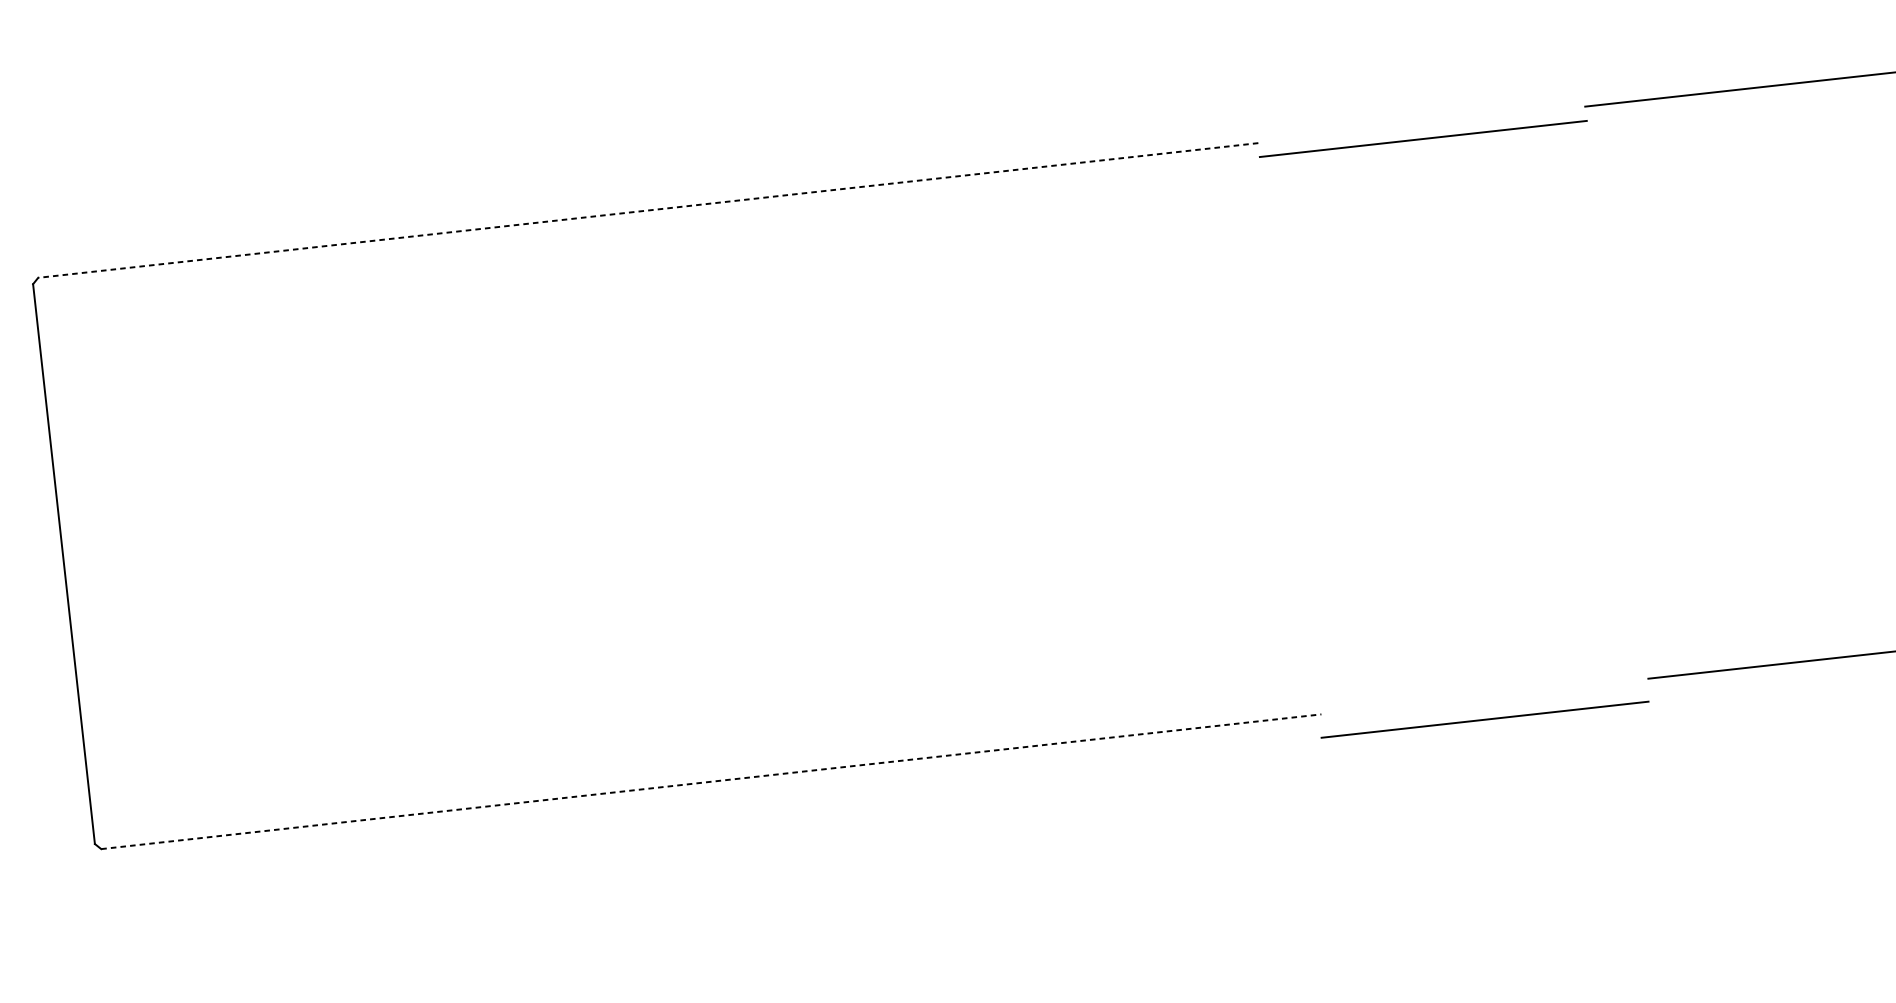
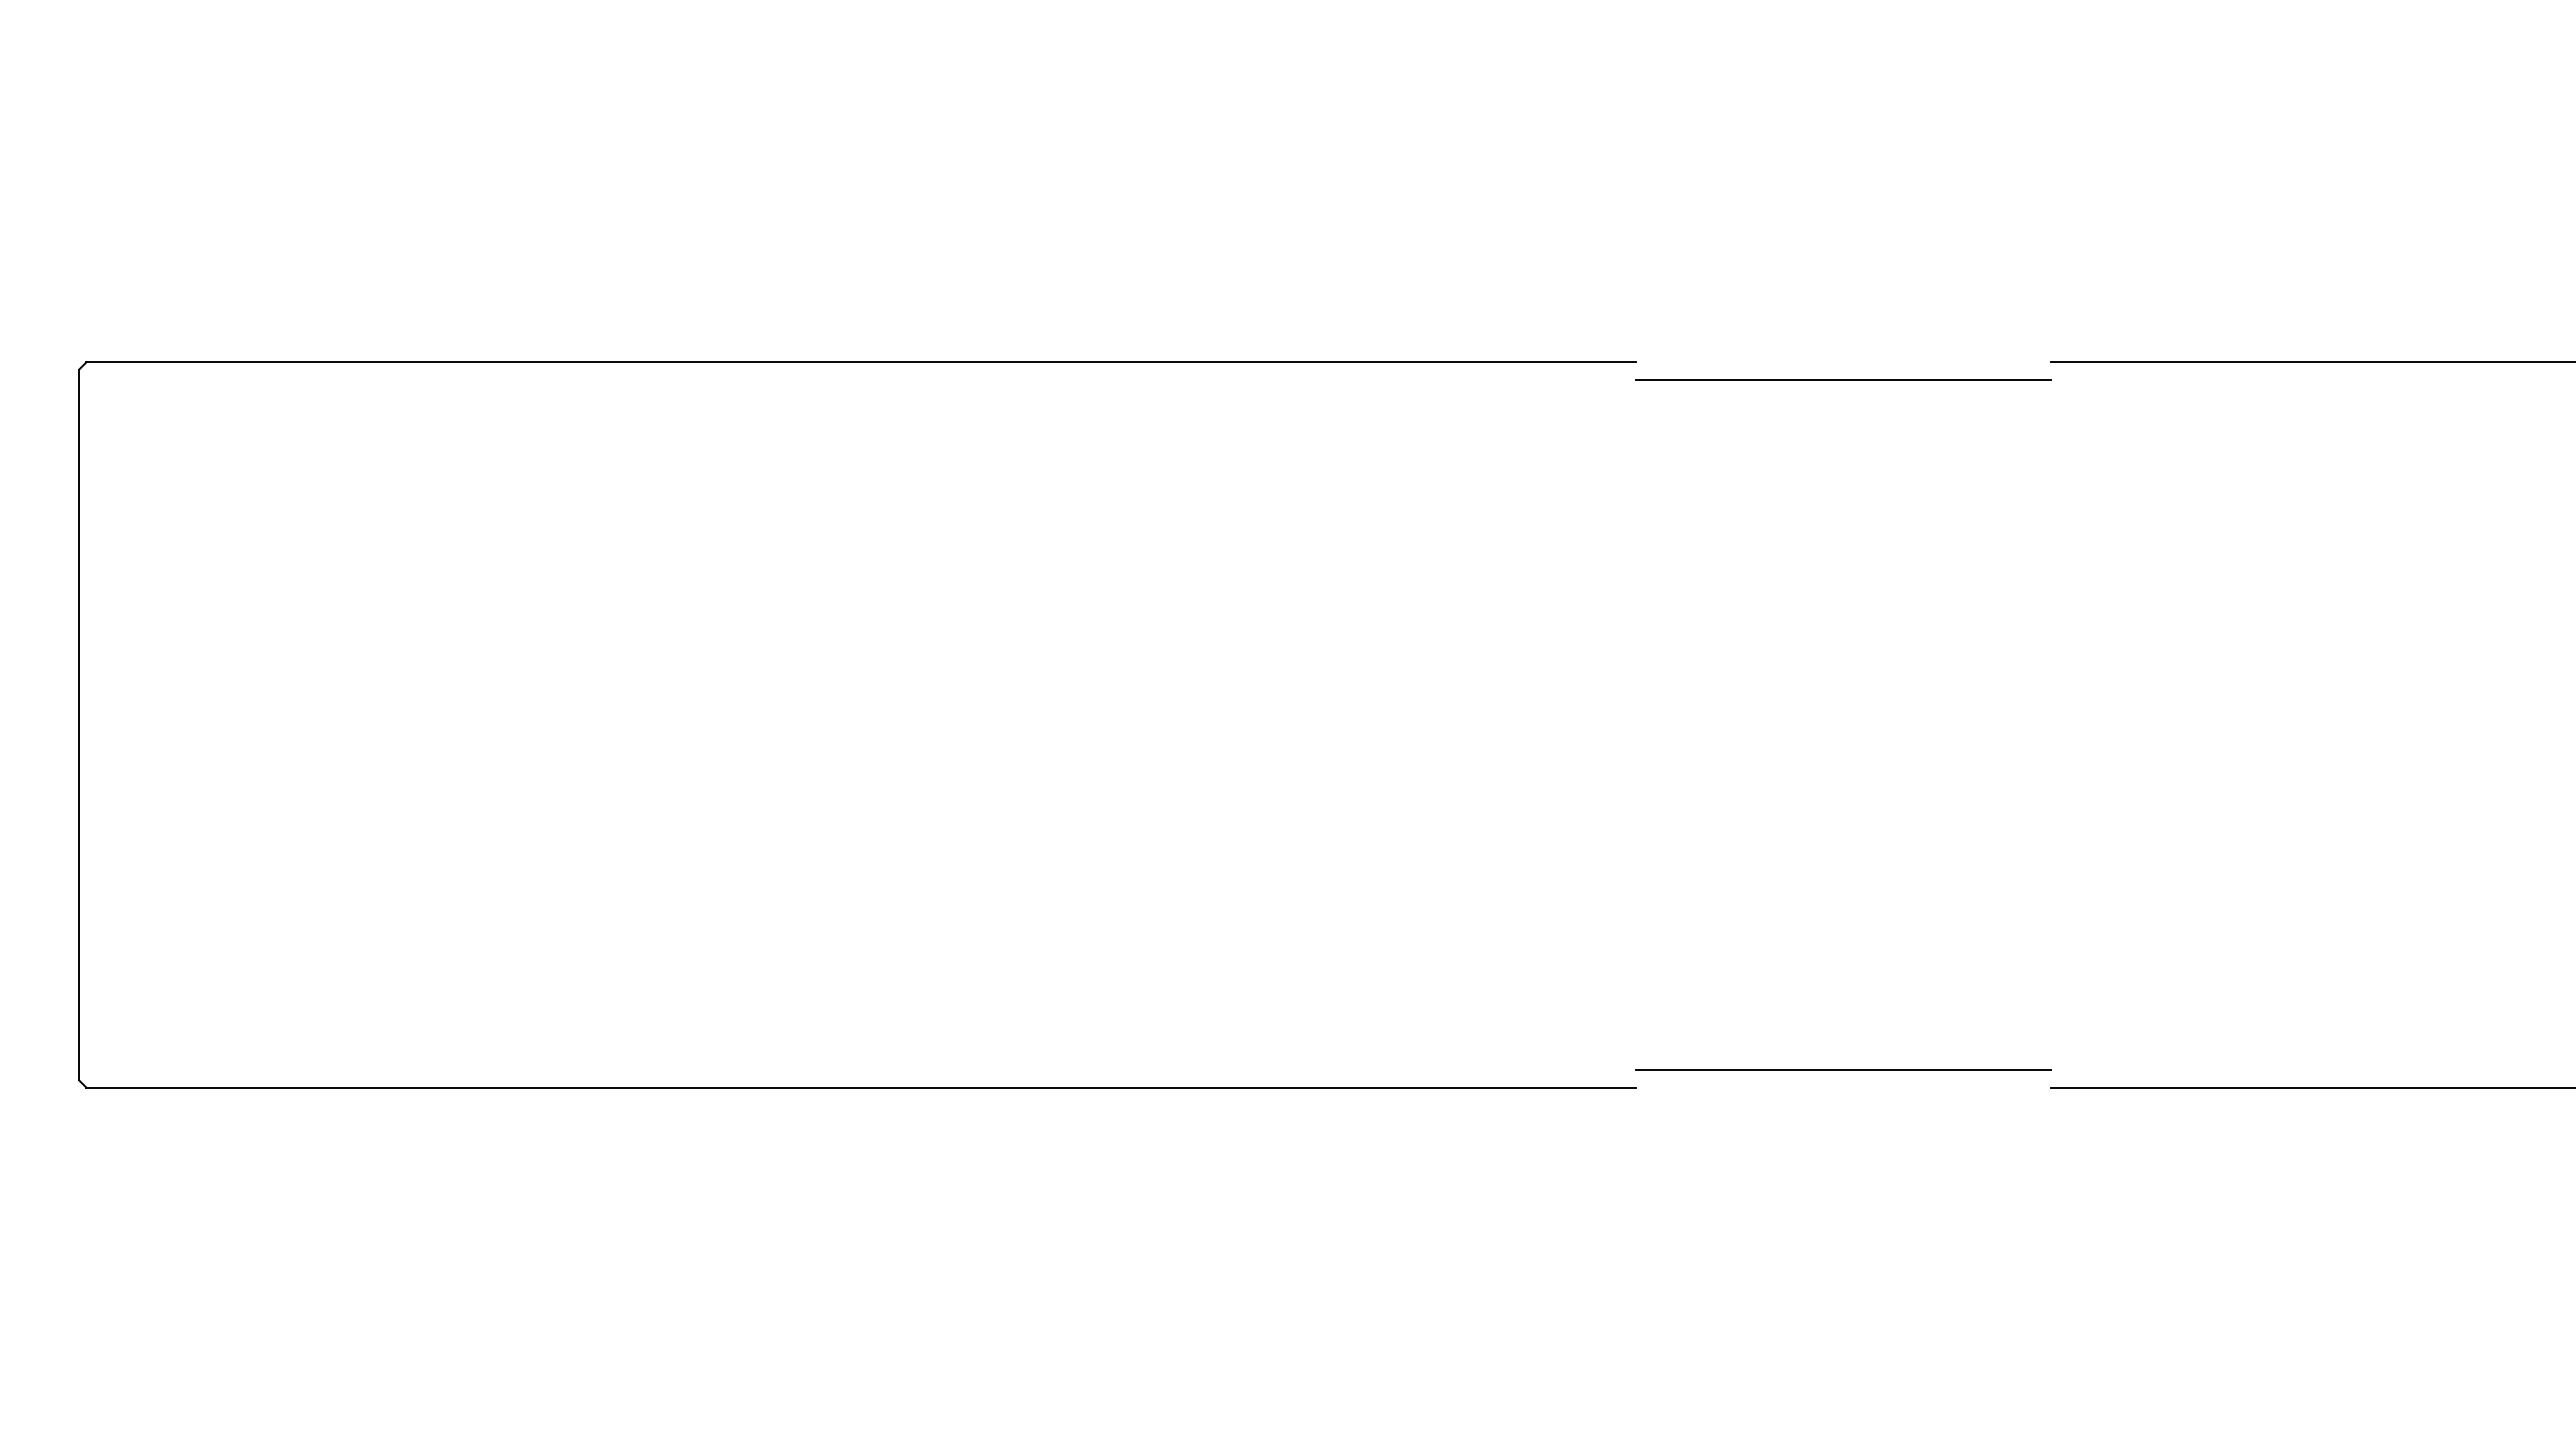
line: (648, 210) -> (861, 362), dashed -> solid
line: (1485, 719) -> (1843, 1069), moved
line: (711, 781) -> (861, 1087), dashed -> solid

